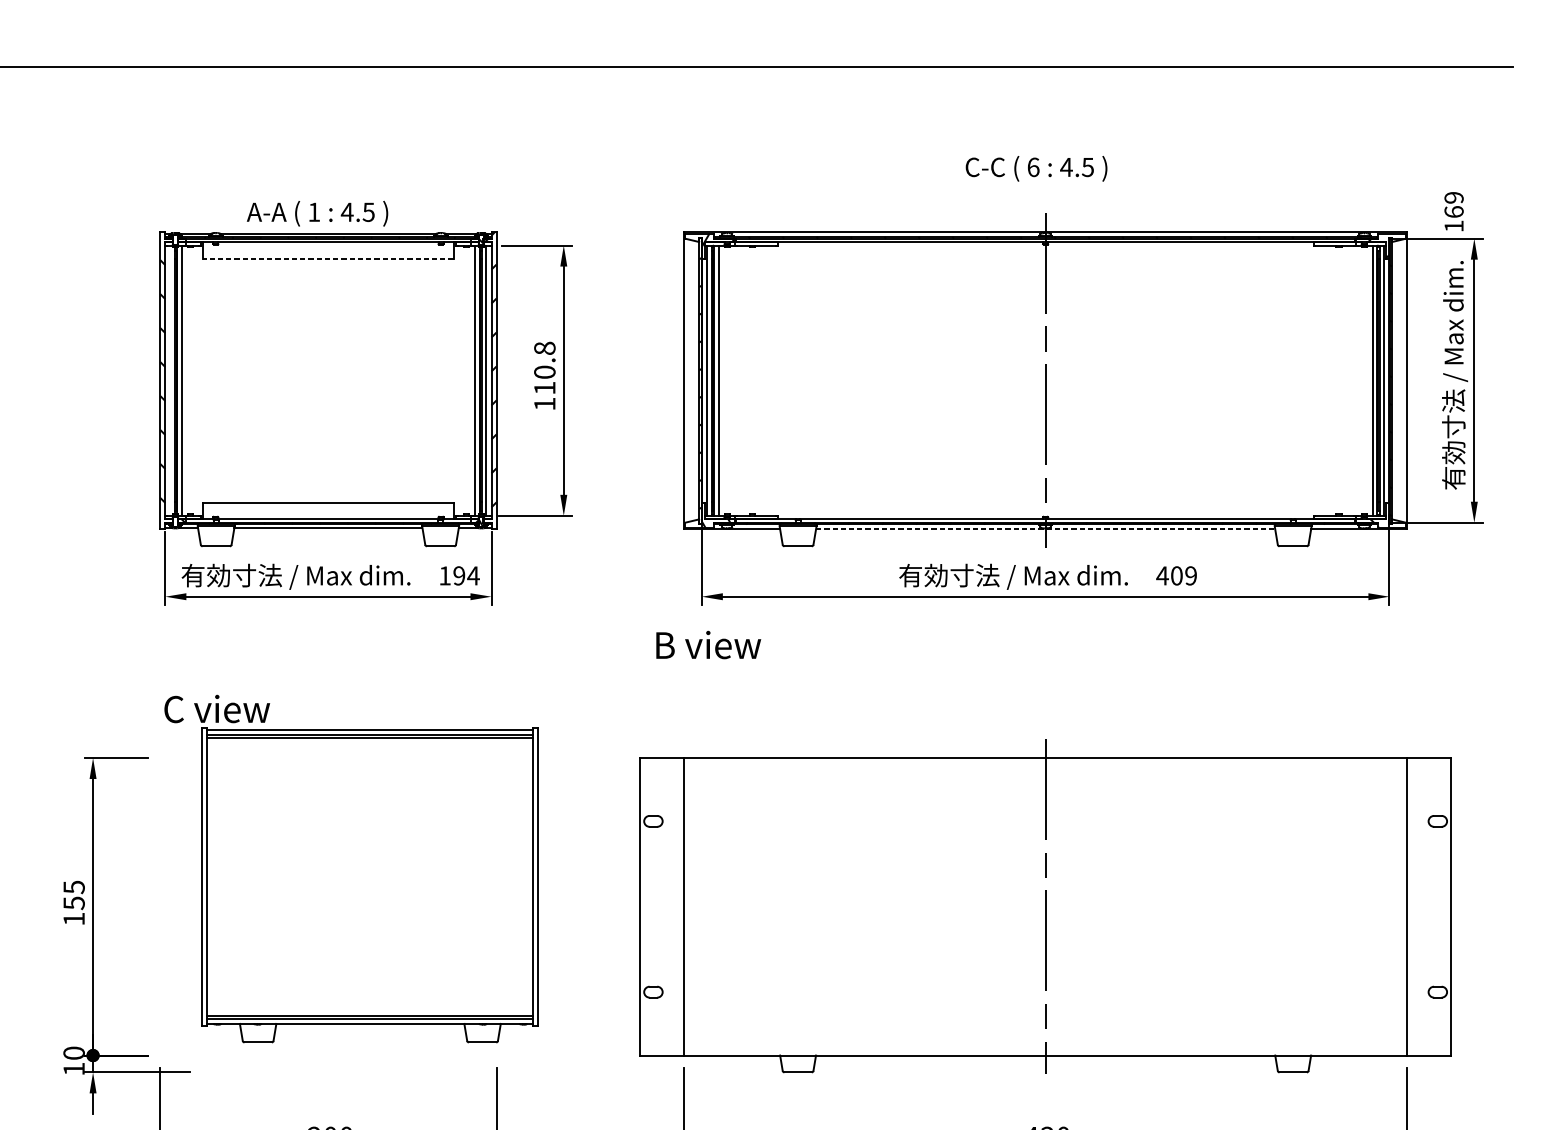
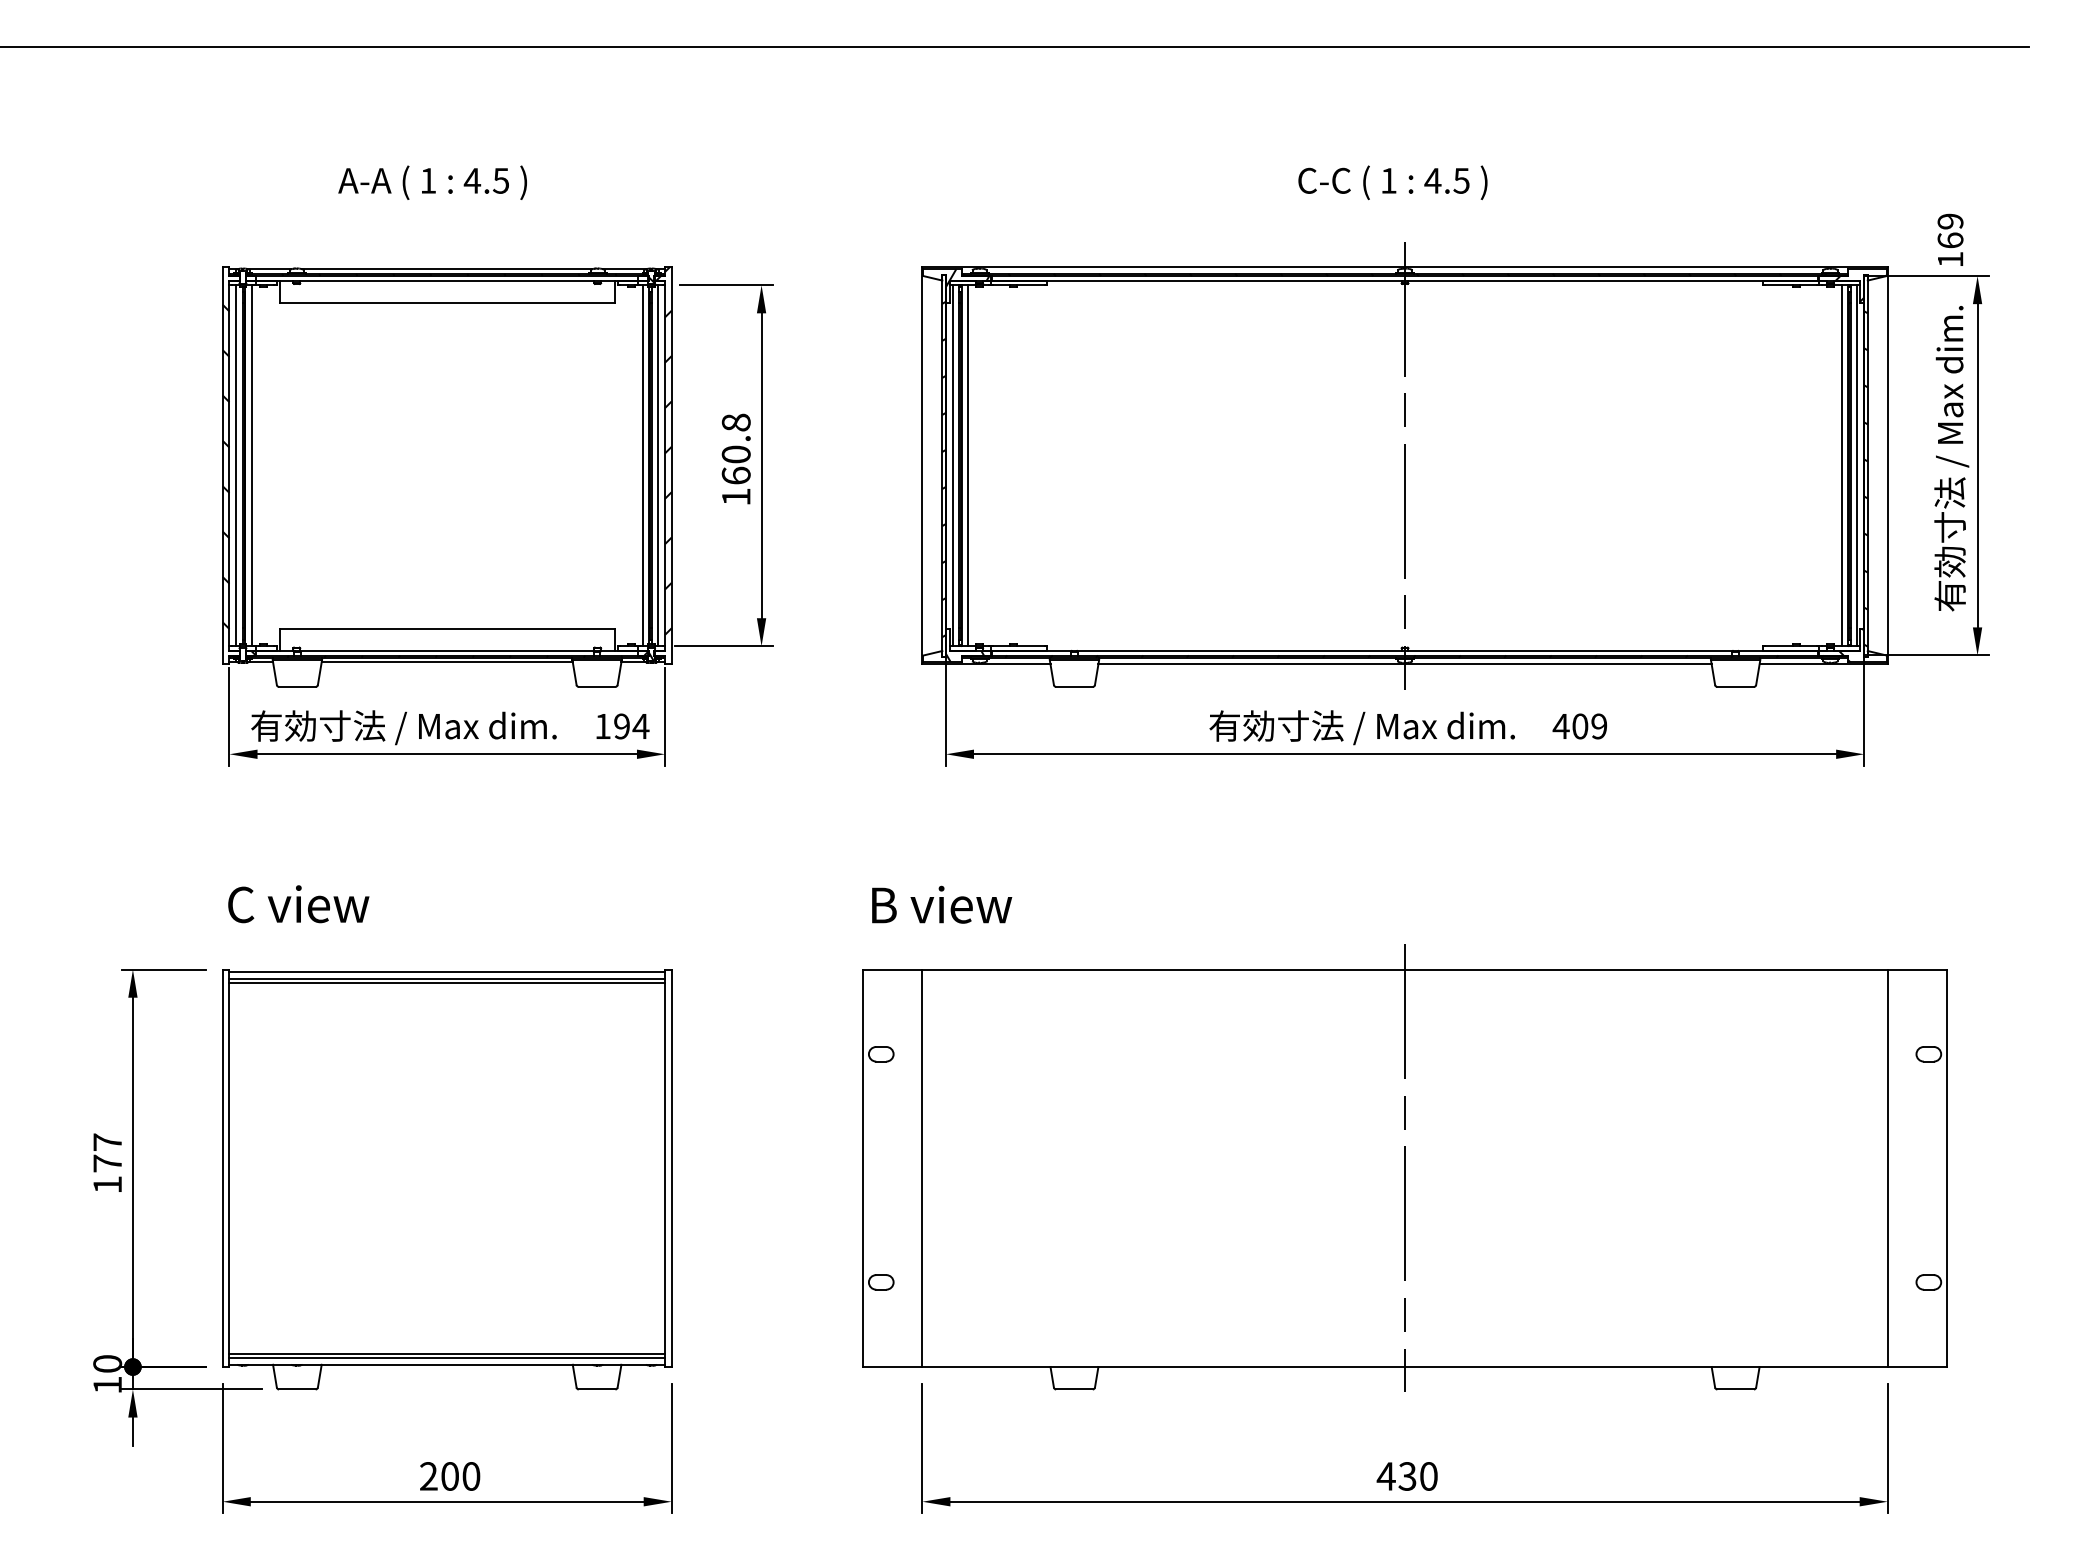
text: (1033, 167) -> (1388, 180), 6 -> 1
text: (317, 213) -> (432, 182), moved
line: (327, 259) -> (446, 303), dashed -> solid
line: (170, 380) -> (236, 465), added
text: (544, 387) -> (735, 475), 110.8 -> 160.8
line: (1045, 529) -> (1405, 664), dashed -> solid
text: (709, 644) -> (942, 904), moved
part: (370, 885) -> (447, 1179), moved
text: (74, 894) -> (107, 1152), 155 -> 177

